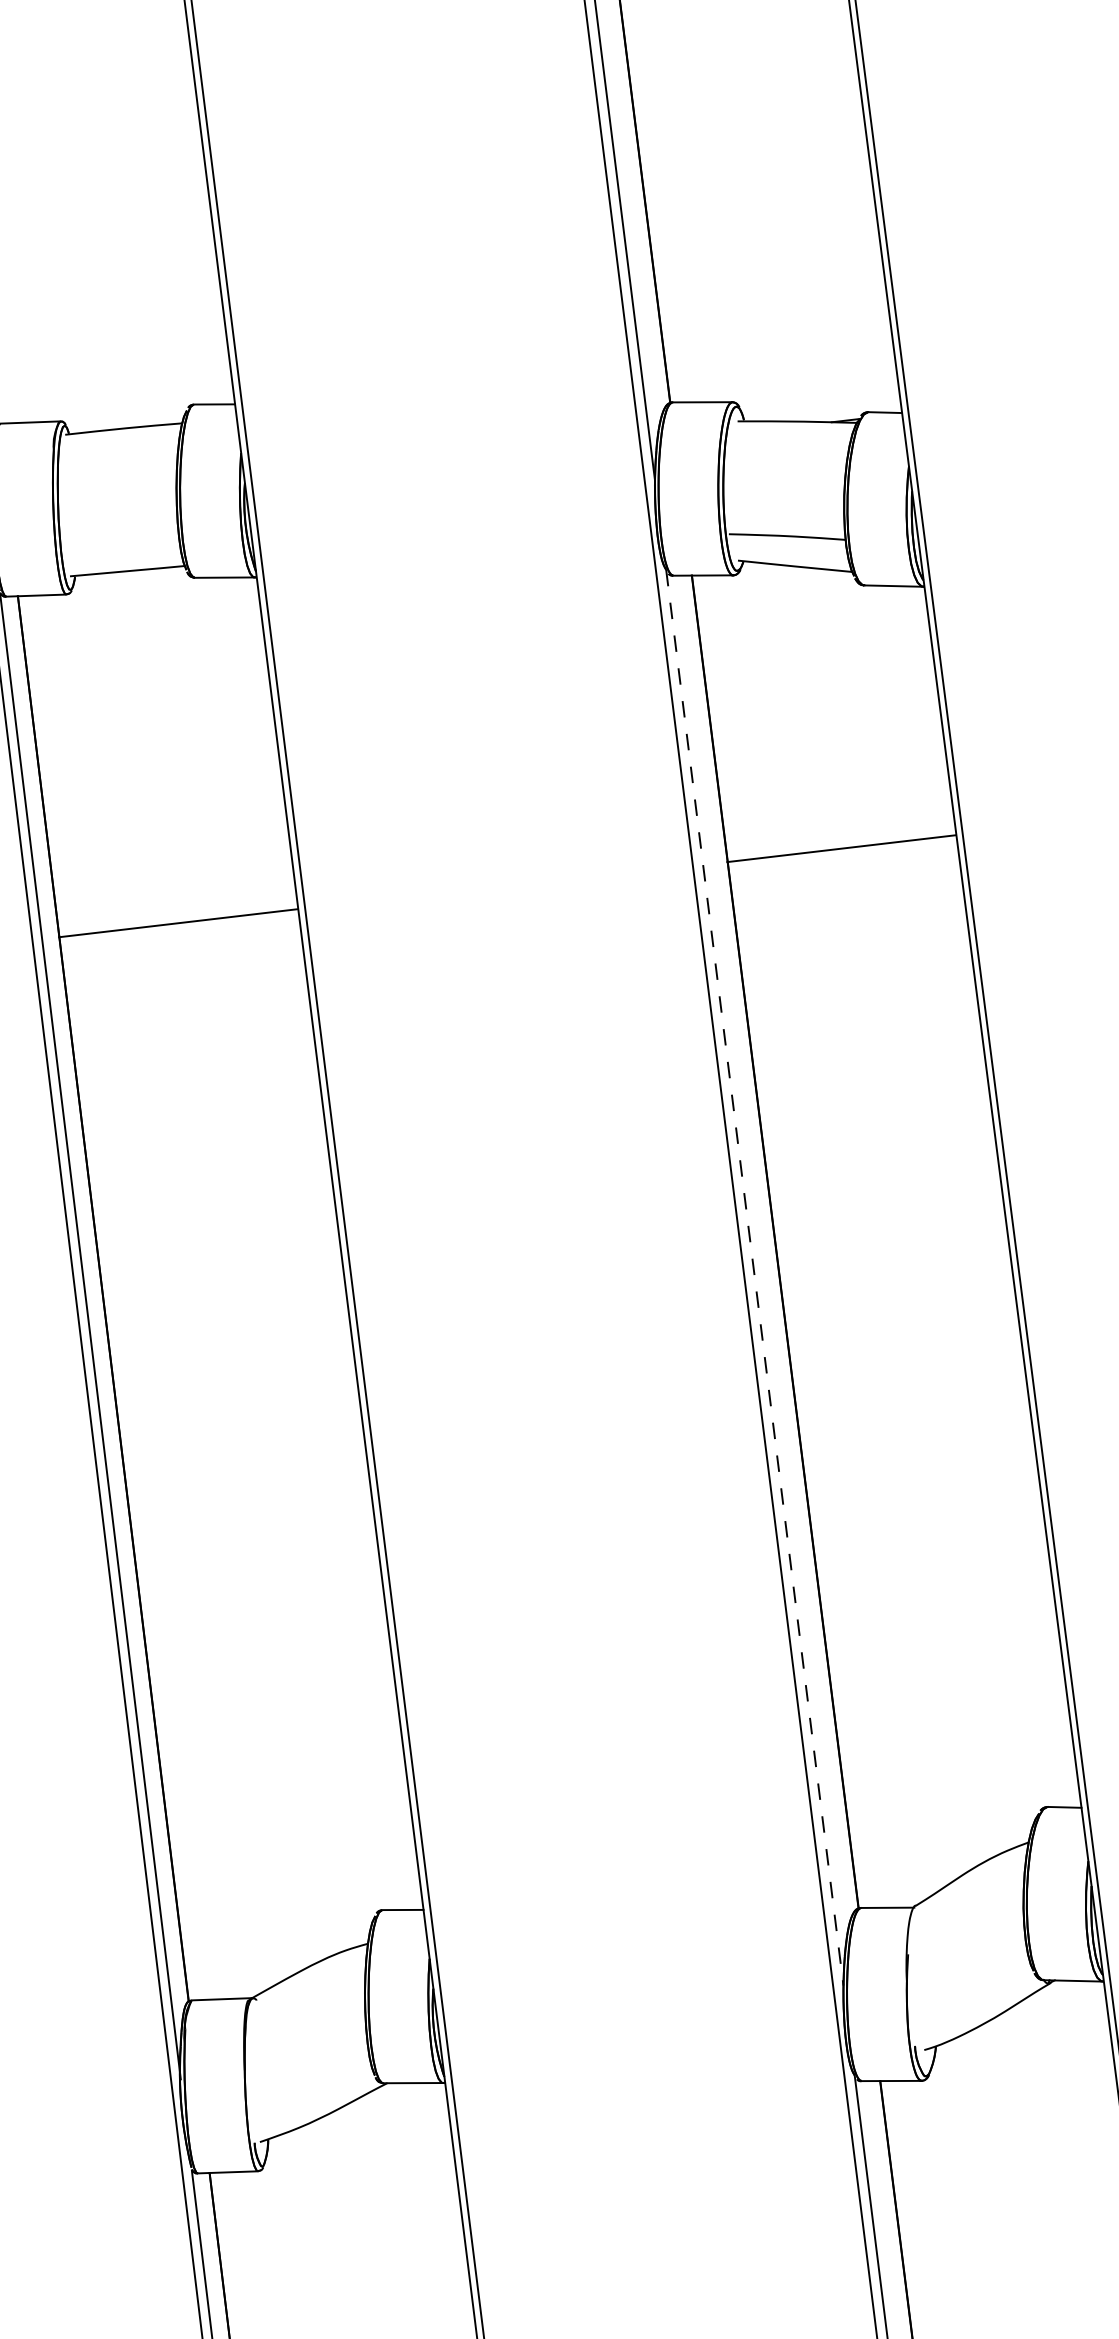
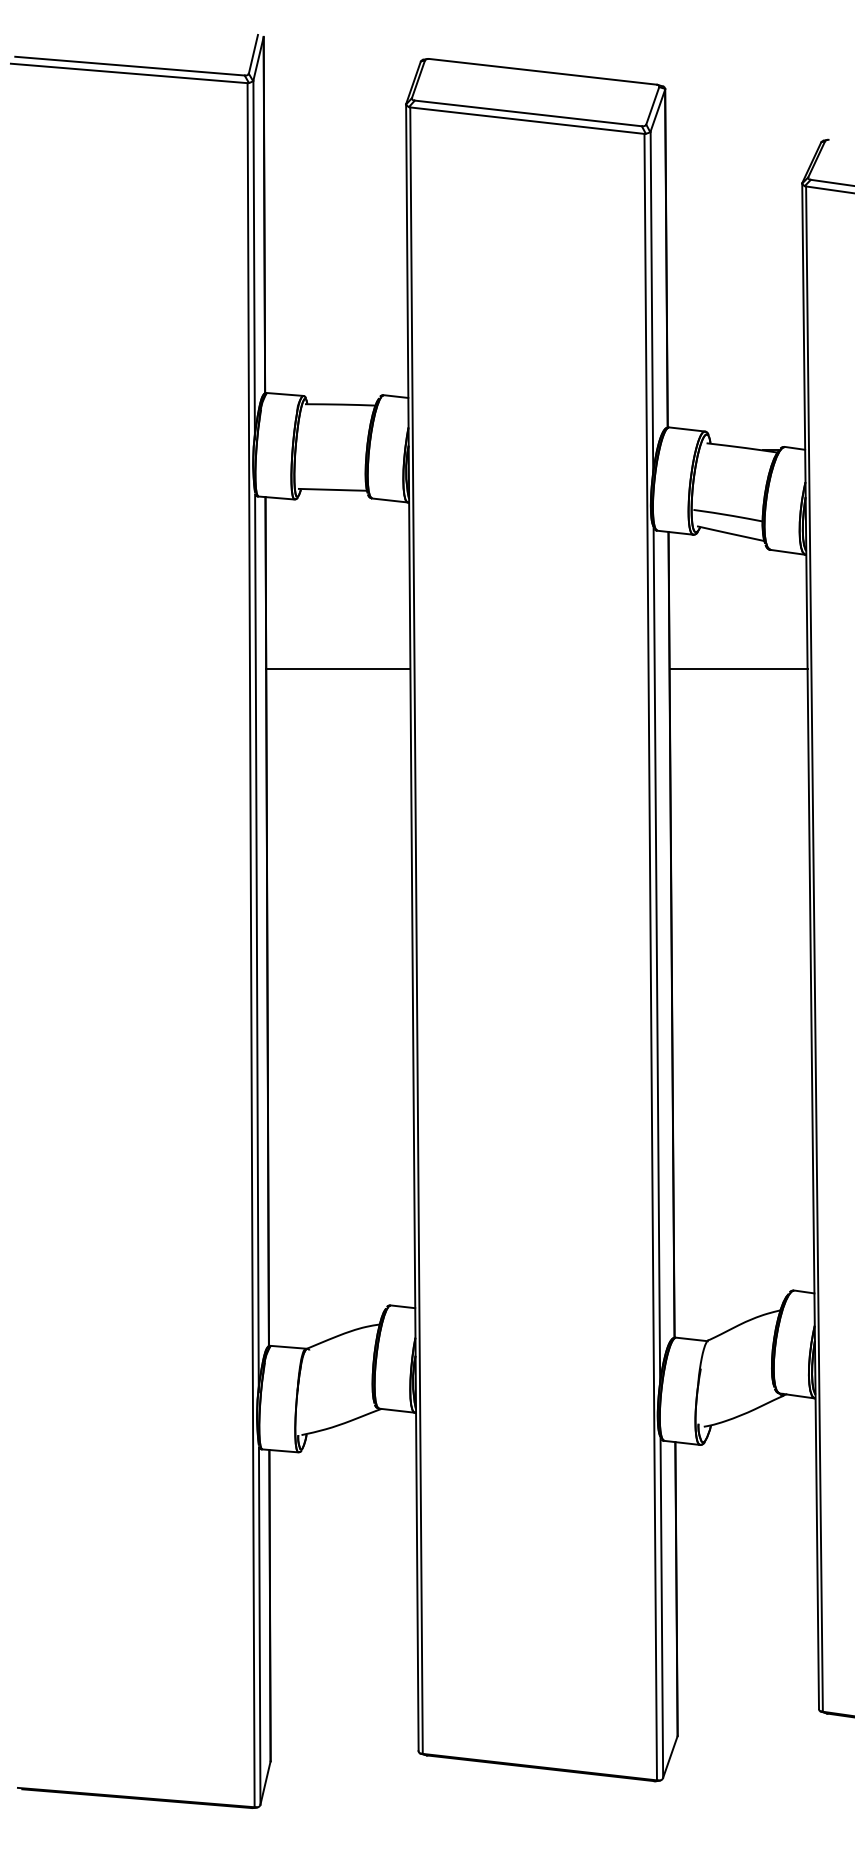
line: (841, 849) -> (738, 669), moved
line: (178, 923) -> (338, 669), moved
line: (754, 1277) -> (656, 954), dashed -> solid

